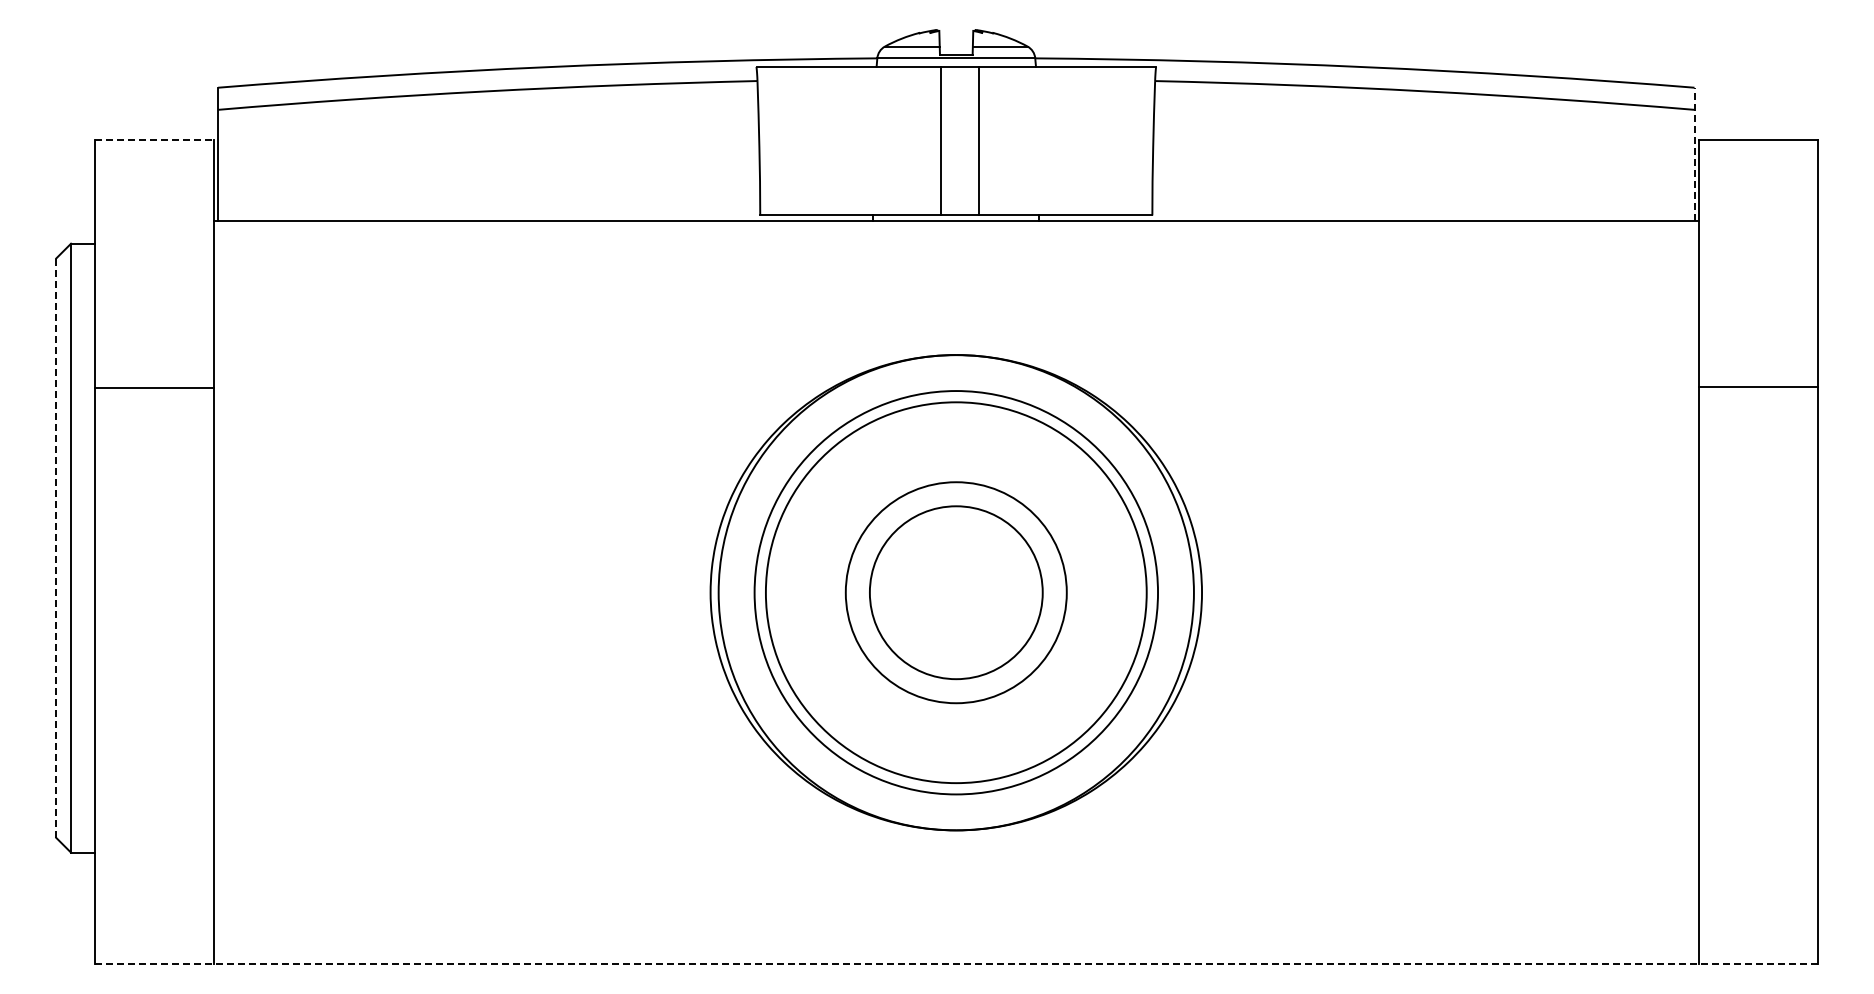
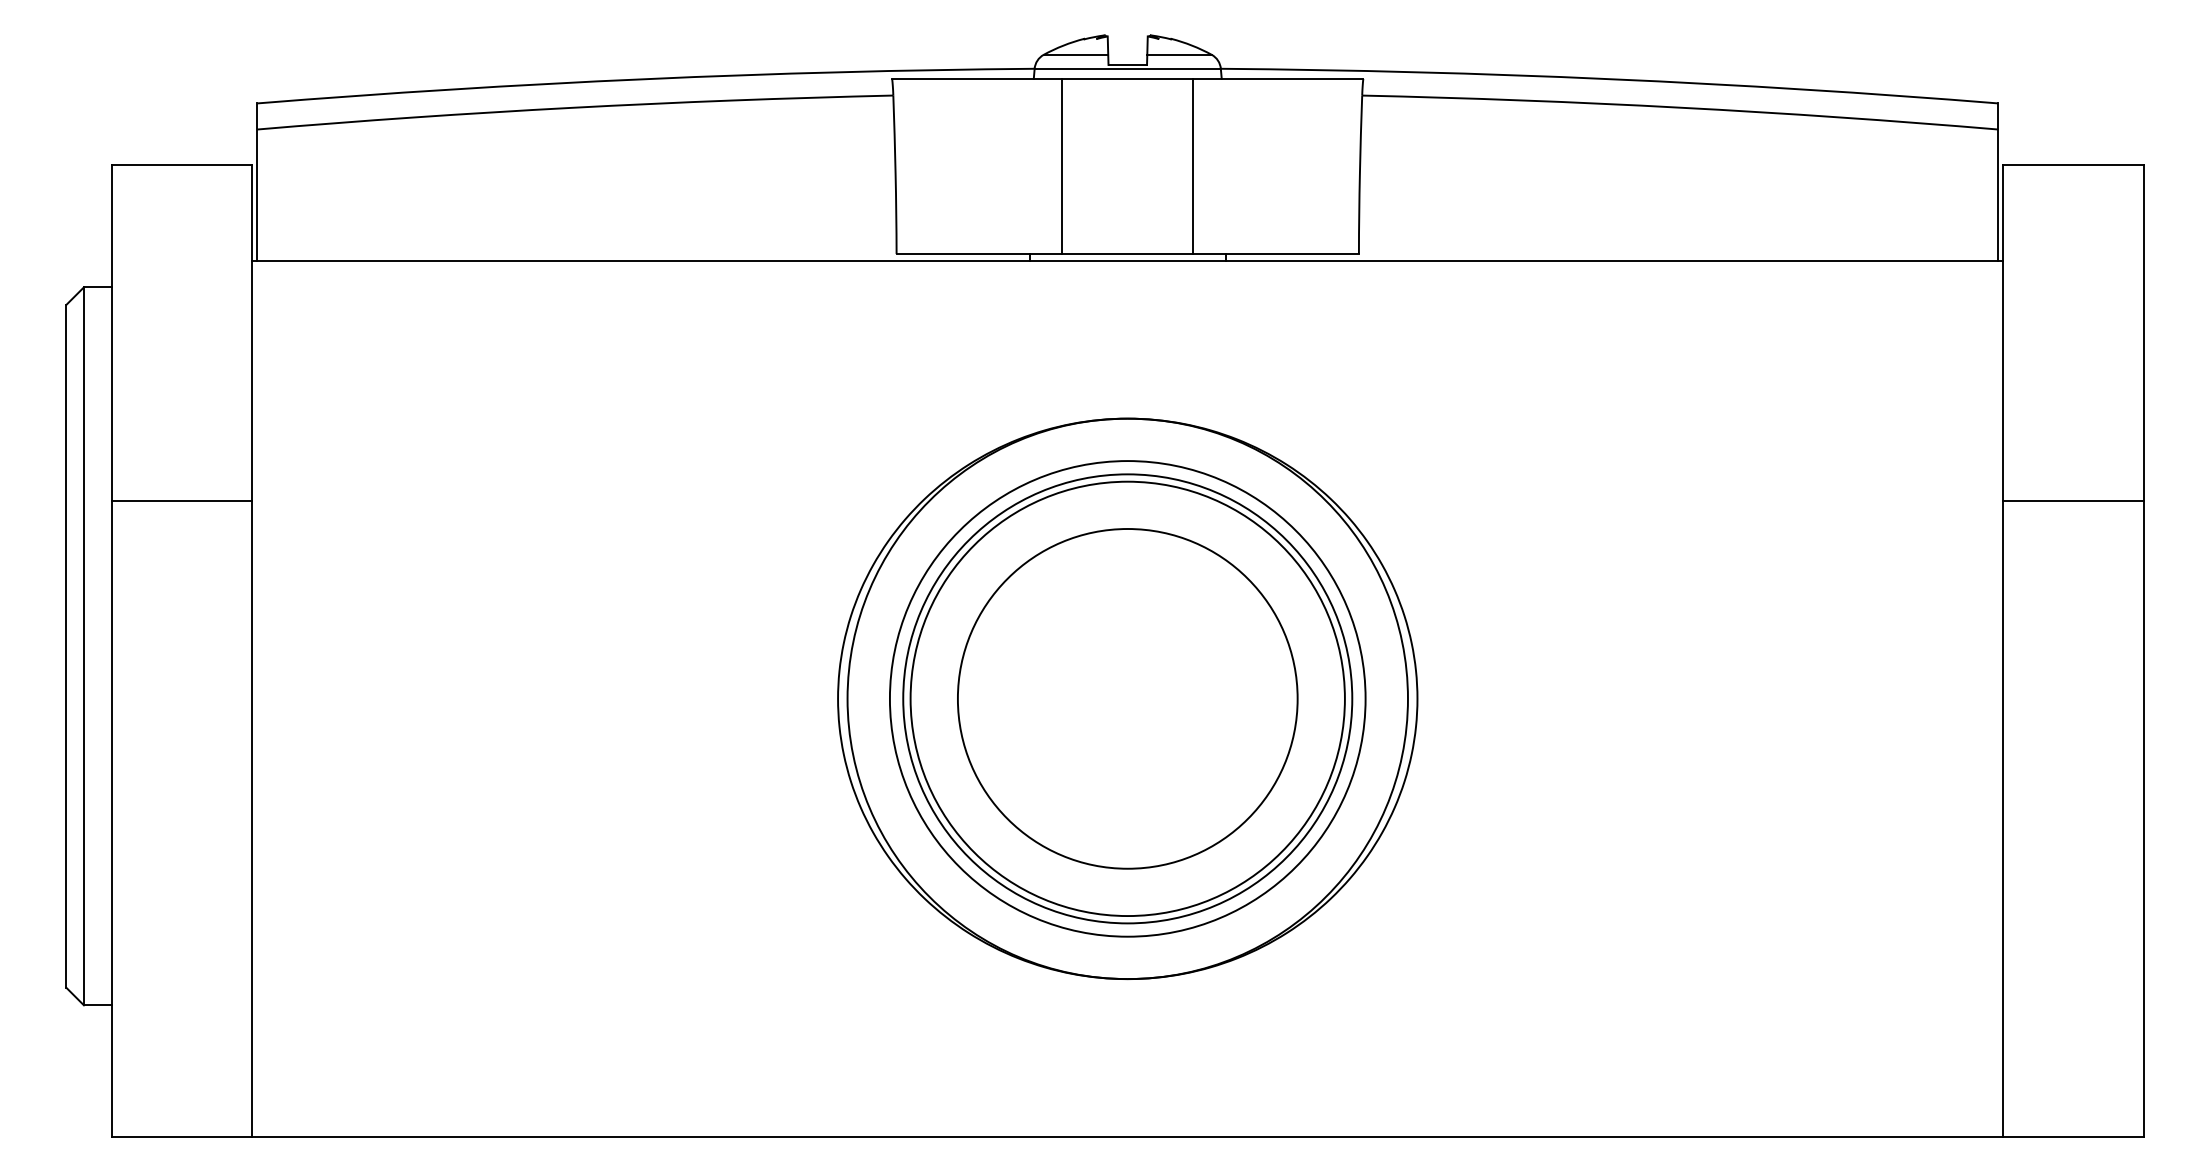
line: (154, 139) -> (182, 164), dashed -> solid
line: (940, 140) -> (1061, 165), moved
line: (978, 140) -> (1192, 165), moved
line: (1694, 154) -> (1998, 182), dashed -> solid
line: (1757, 386) -> (2072, 500), moved
line: (153, 387) -> (181, 500), moved
line: (56, 548) -> (66, 646), dashed -> solid
circle: (956, 592) -> (1127, 698), size x1.67
circle: (956, 592) -> (1127, 698), size x1.67
line: (956, 964) -> (1127, 1137), dashed -> solid

